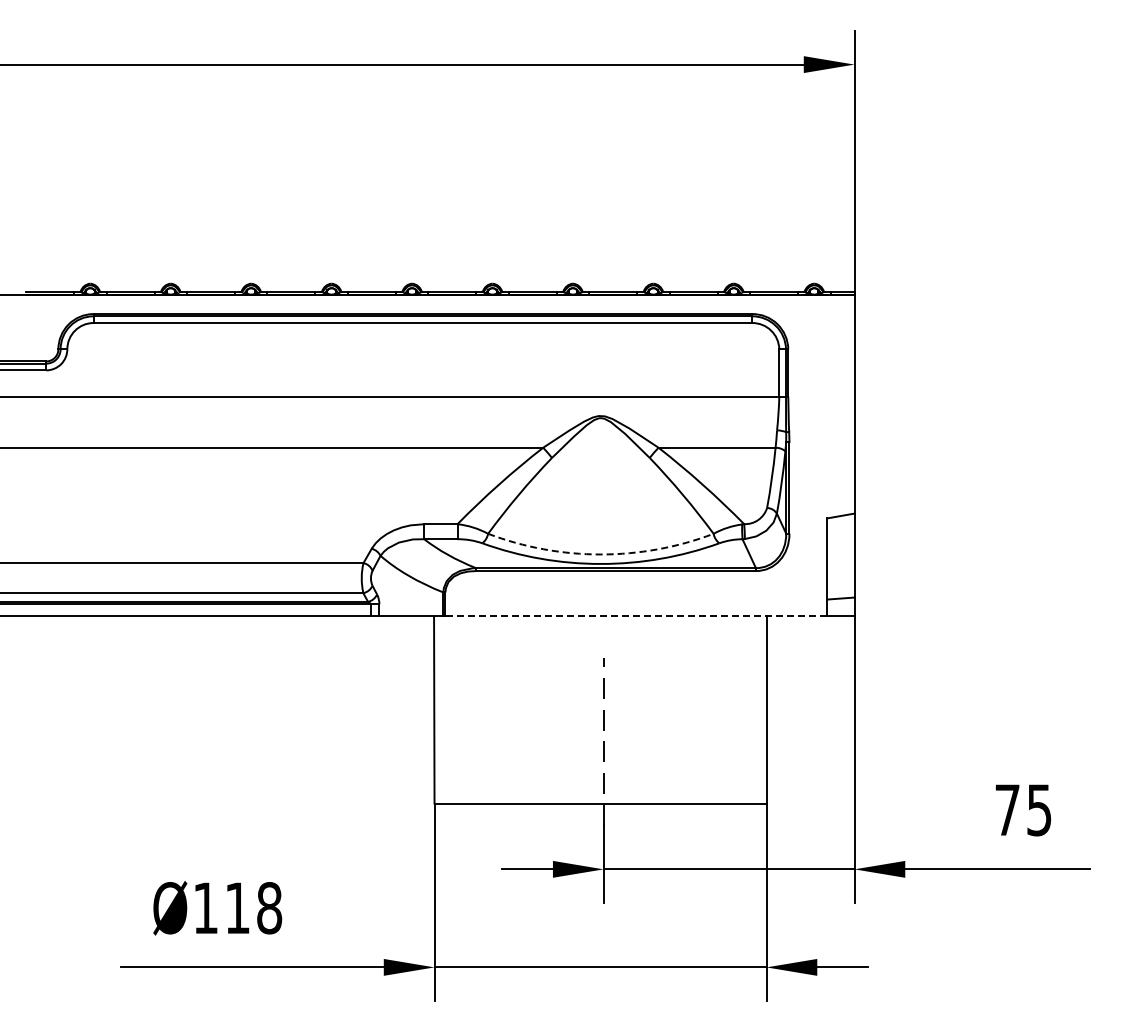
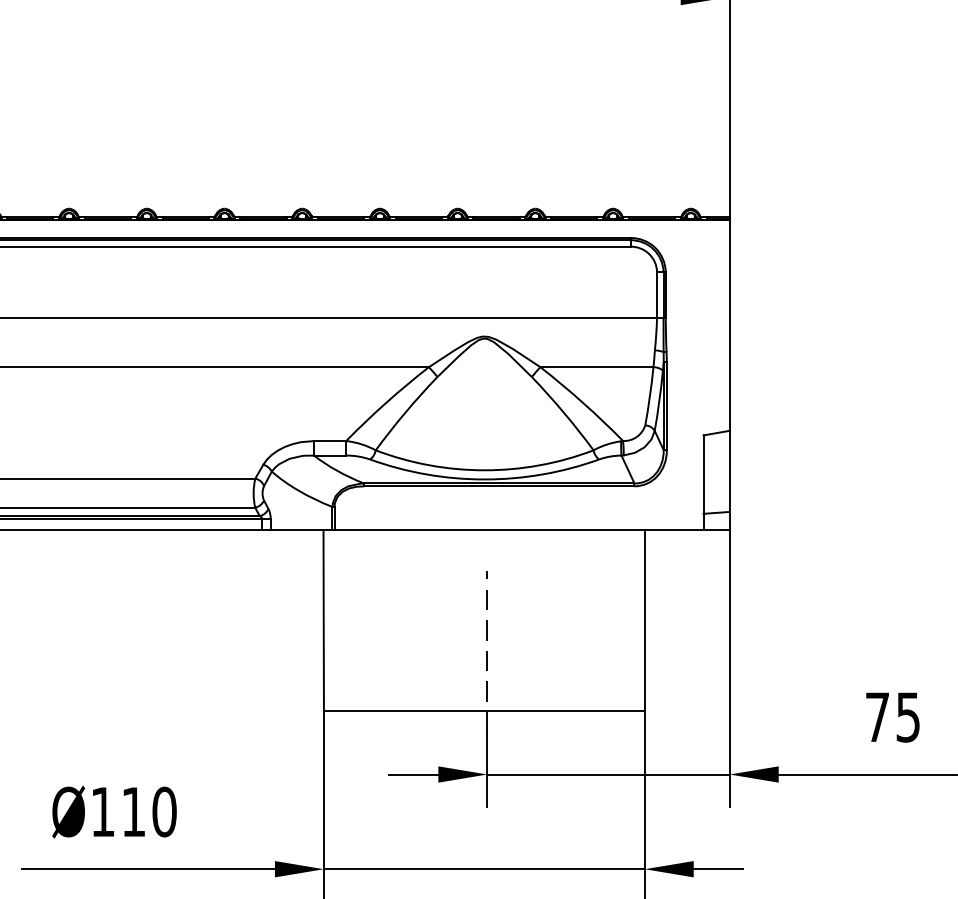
arc: (600, 554) -> (484, 470), dashed -> solid
line: (635, 616) -> (518, 530), dashed -> solid
text: (269, 908) -> (164, 812), Ø118 -> Ø110

